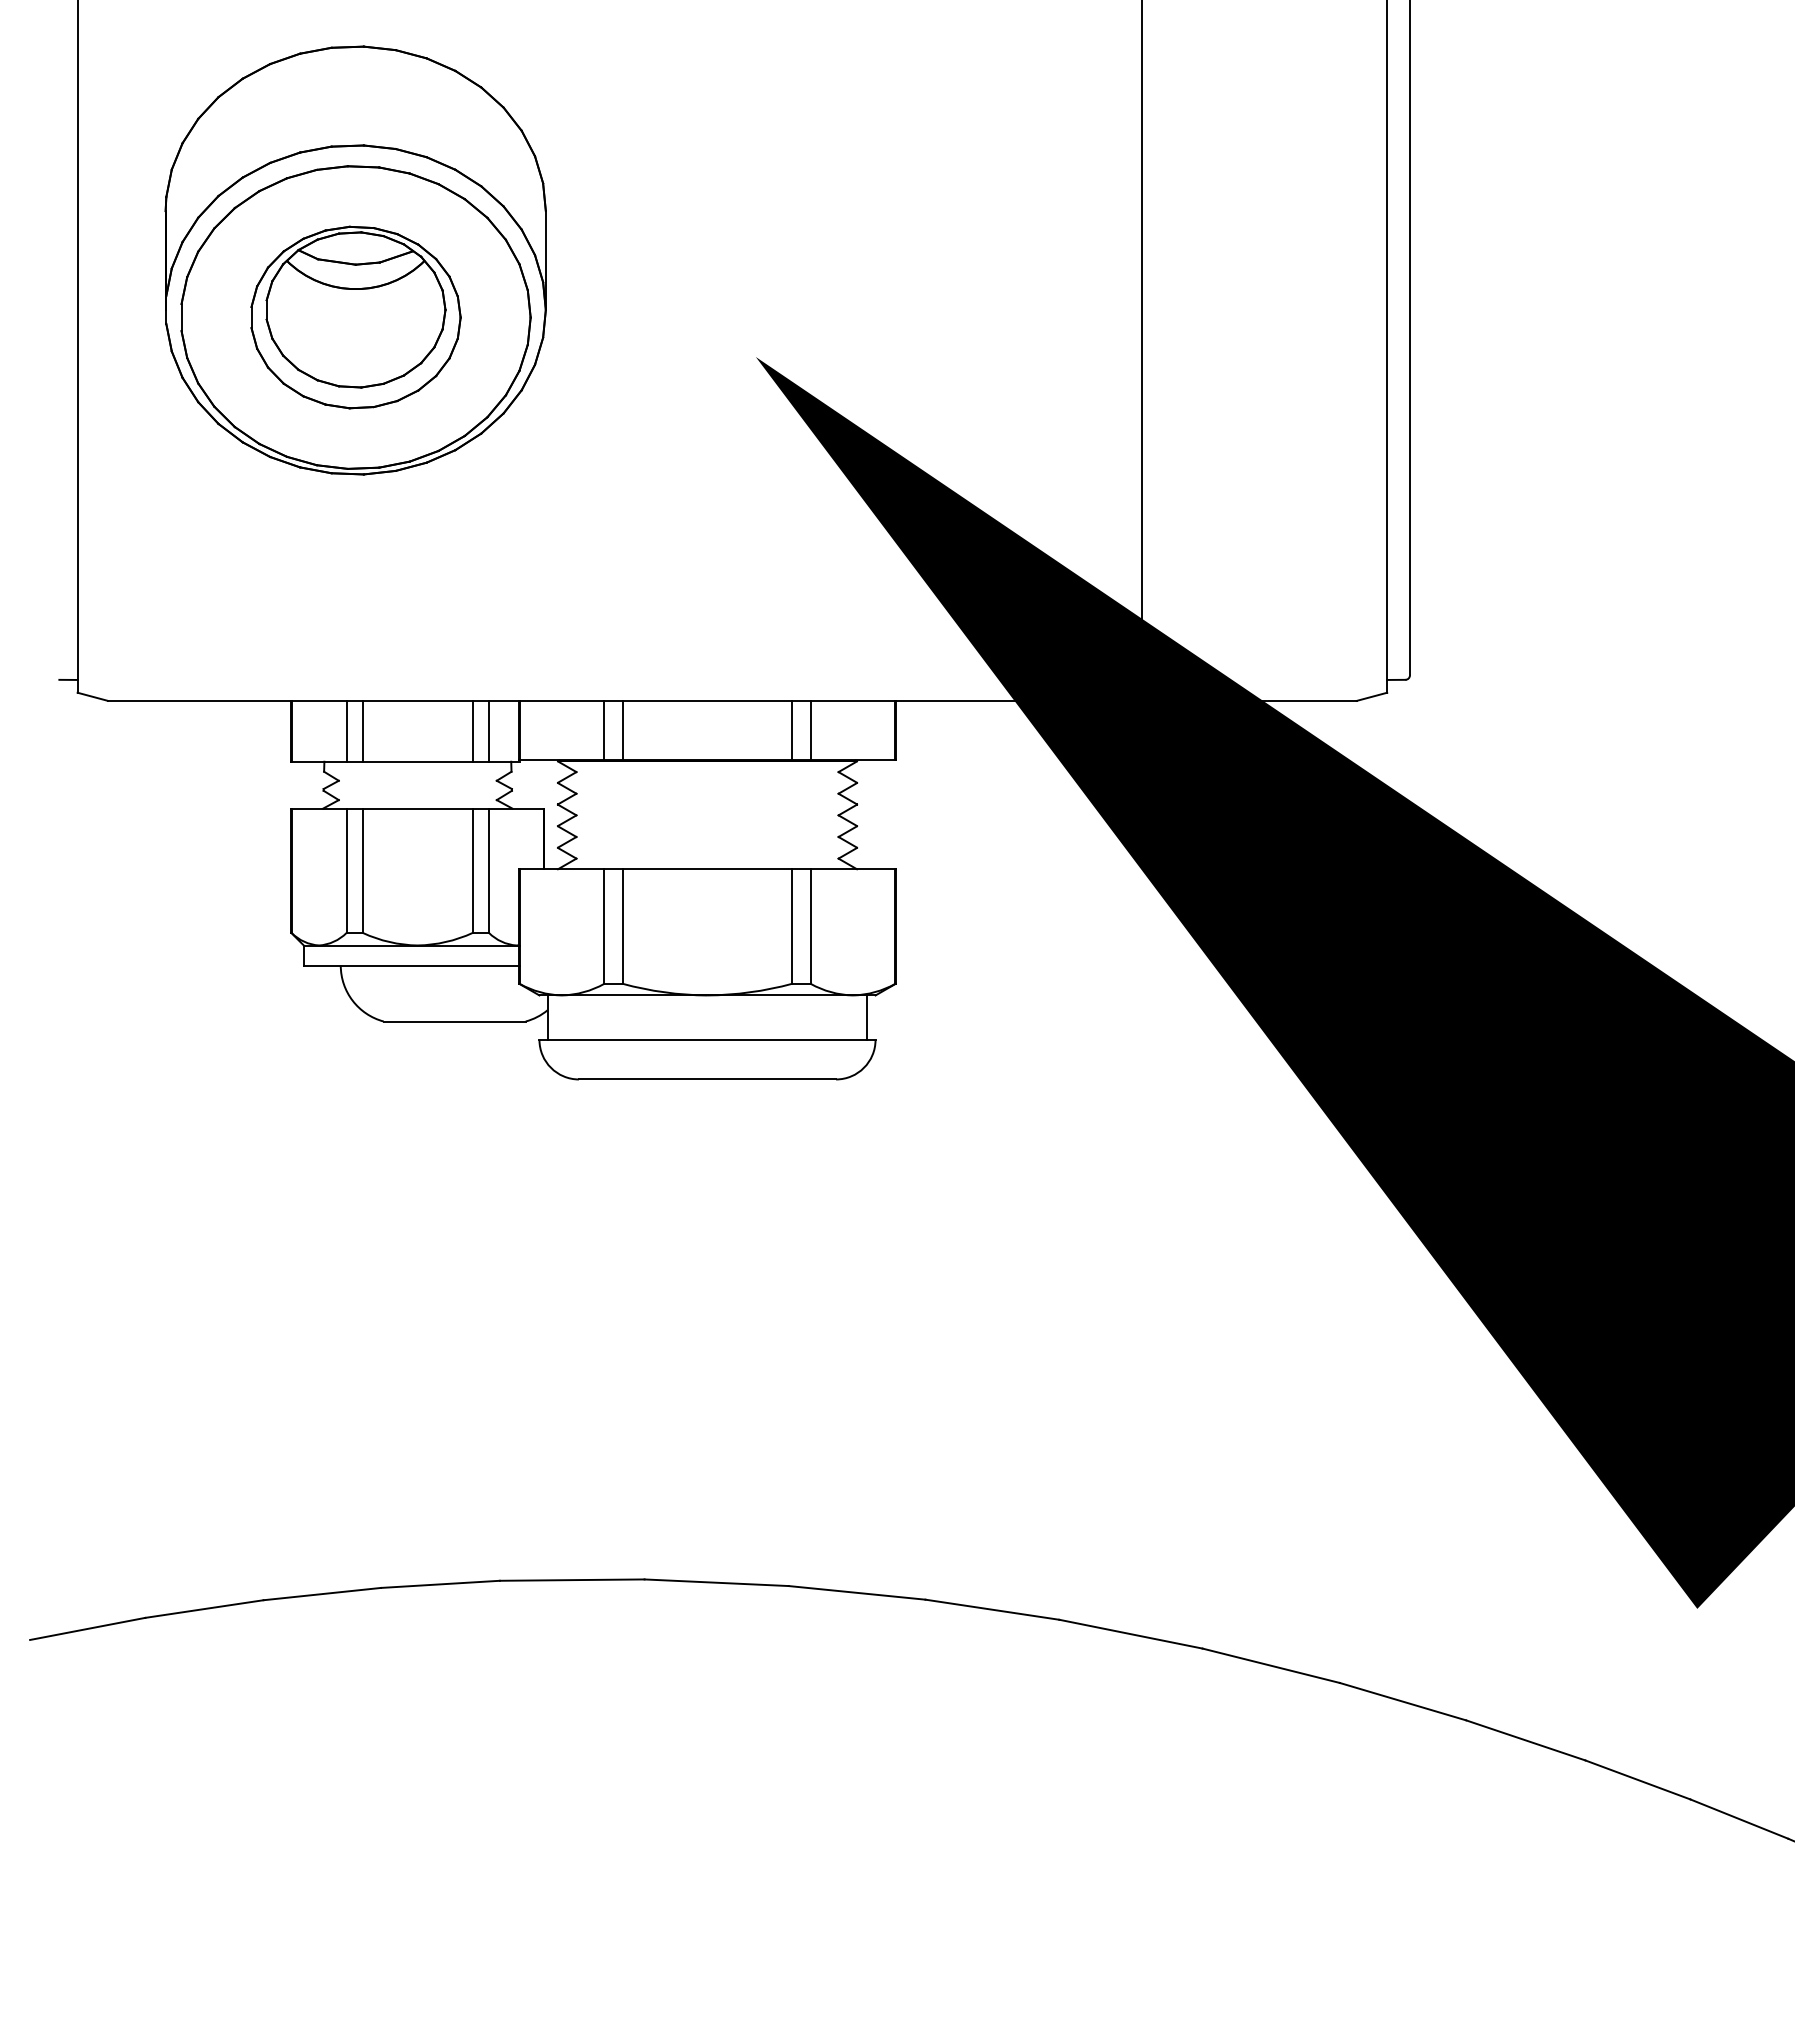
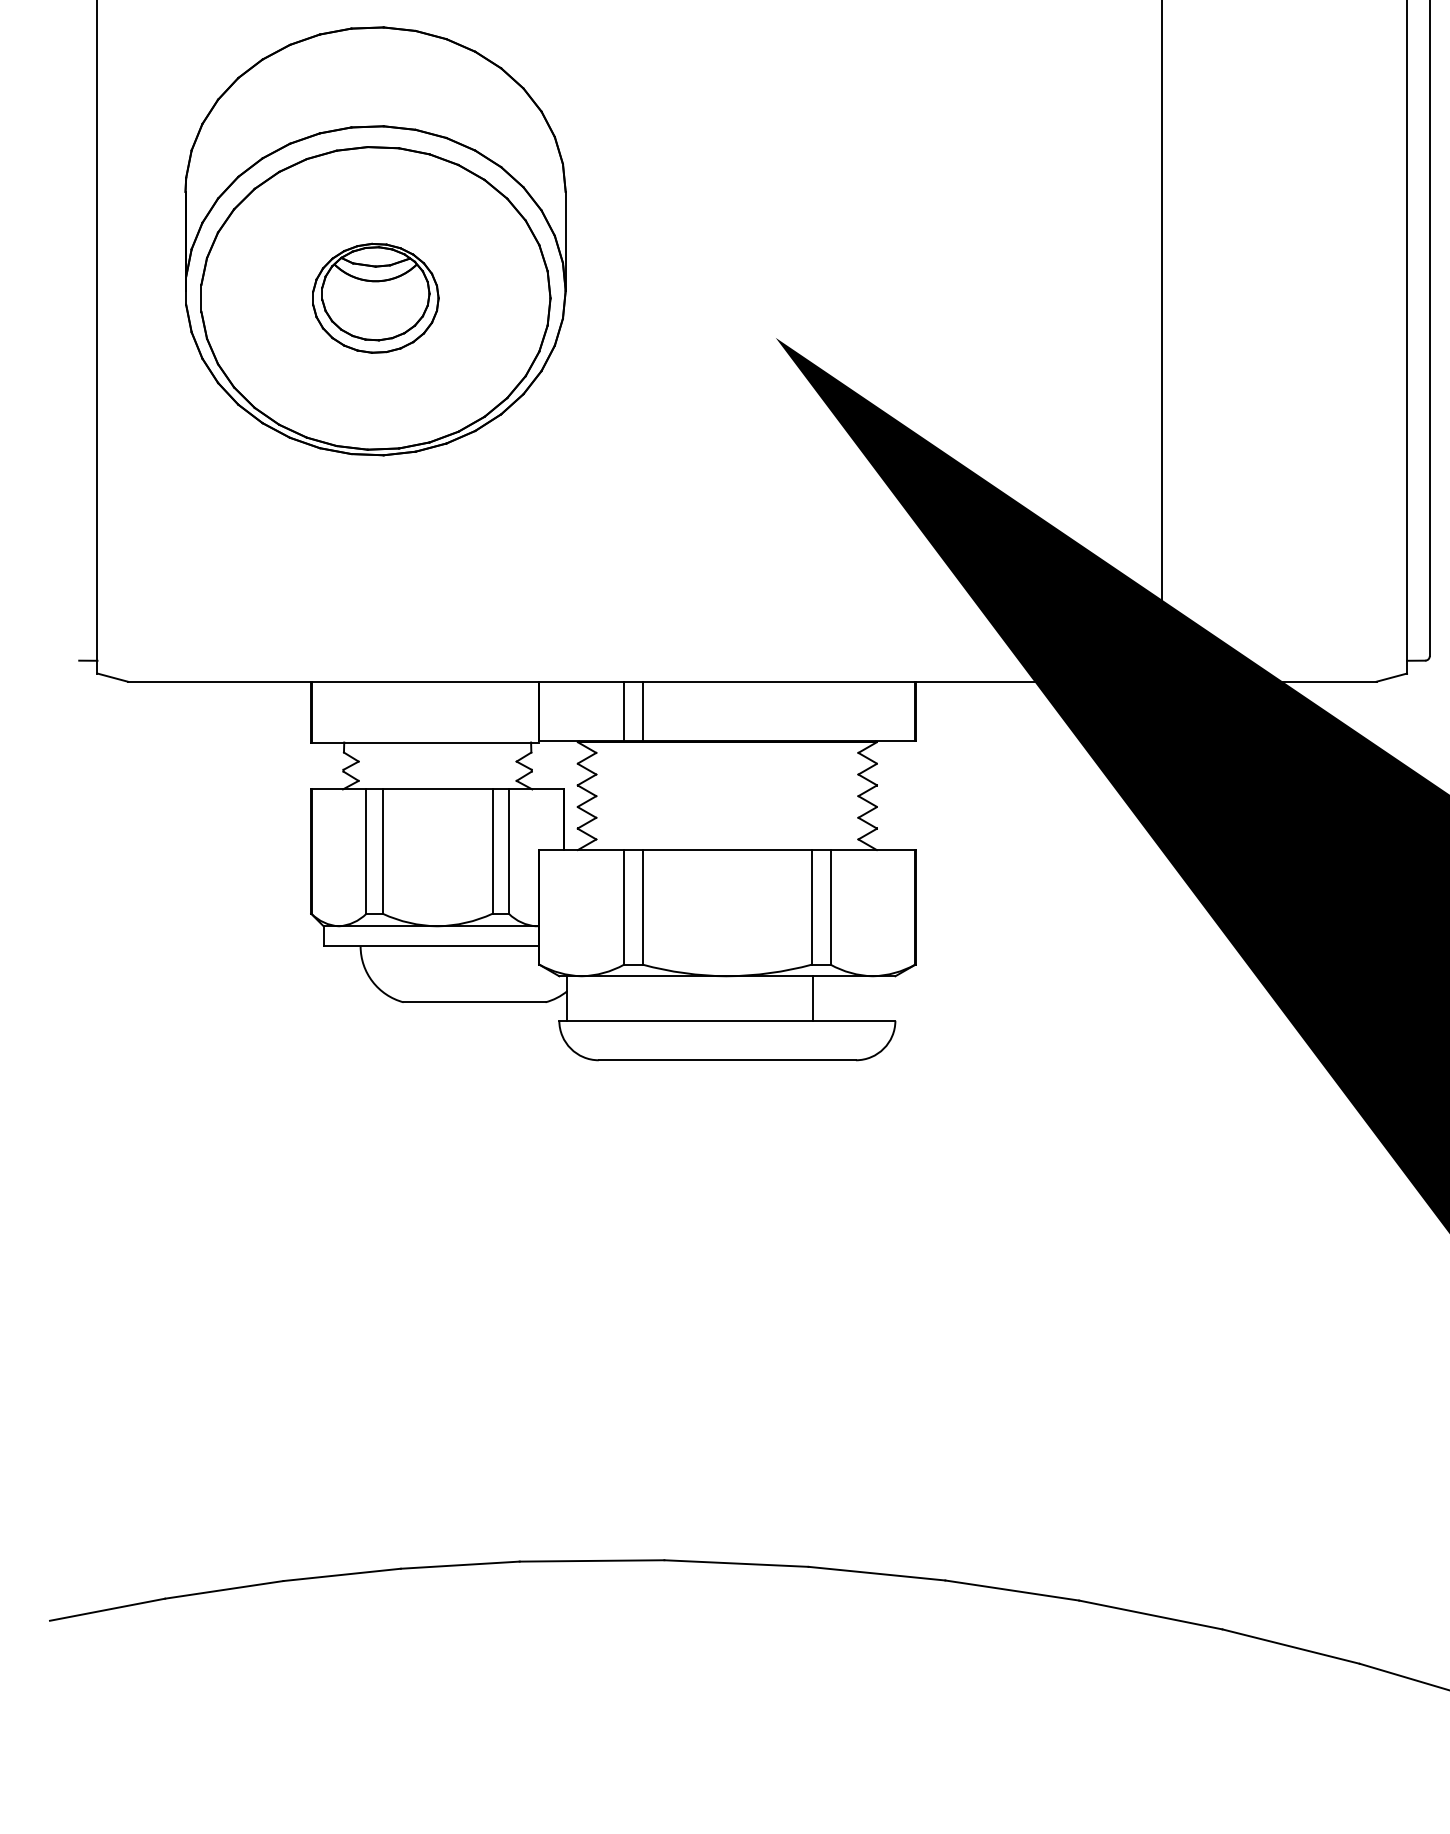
part: (355, 317) -> (375, 298), size x0.6
line: (346, 730) -> (366, 711), removed
line: (362, 730) -> (382, 711), removed
line: (472, 730) -> (492, 711), removed
line: (489, 730) -> (509, 711), removed
line: (792, 730) -> (812, 711), removed
line: (810, 730) -> (830, 711), removed
line: (867, 1017) -> (813, 998), moved

